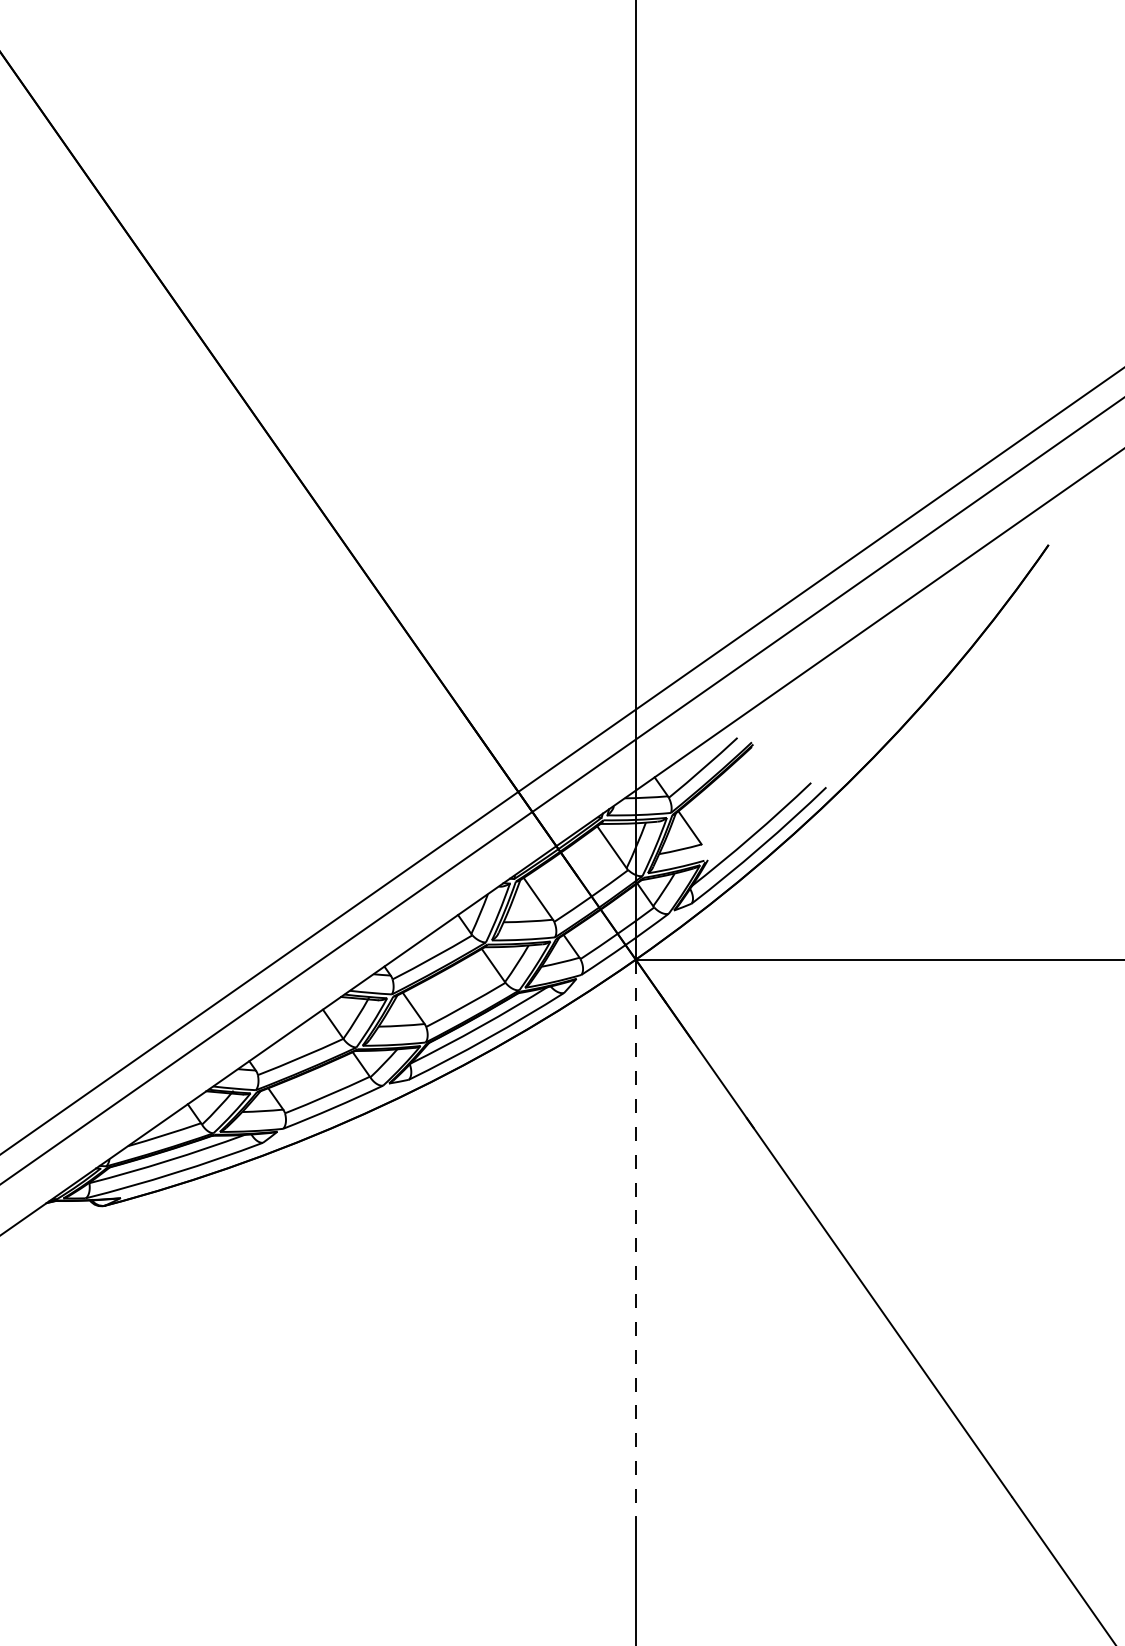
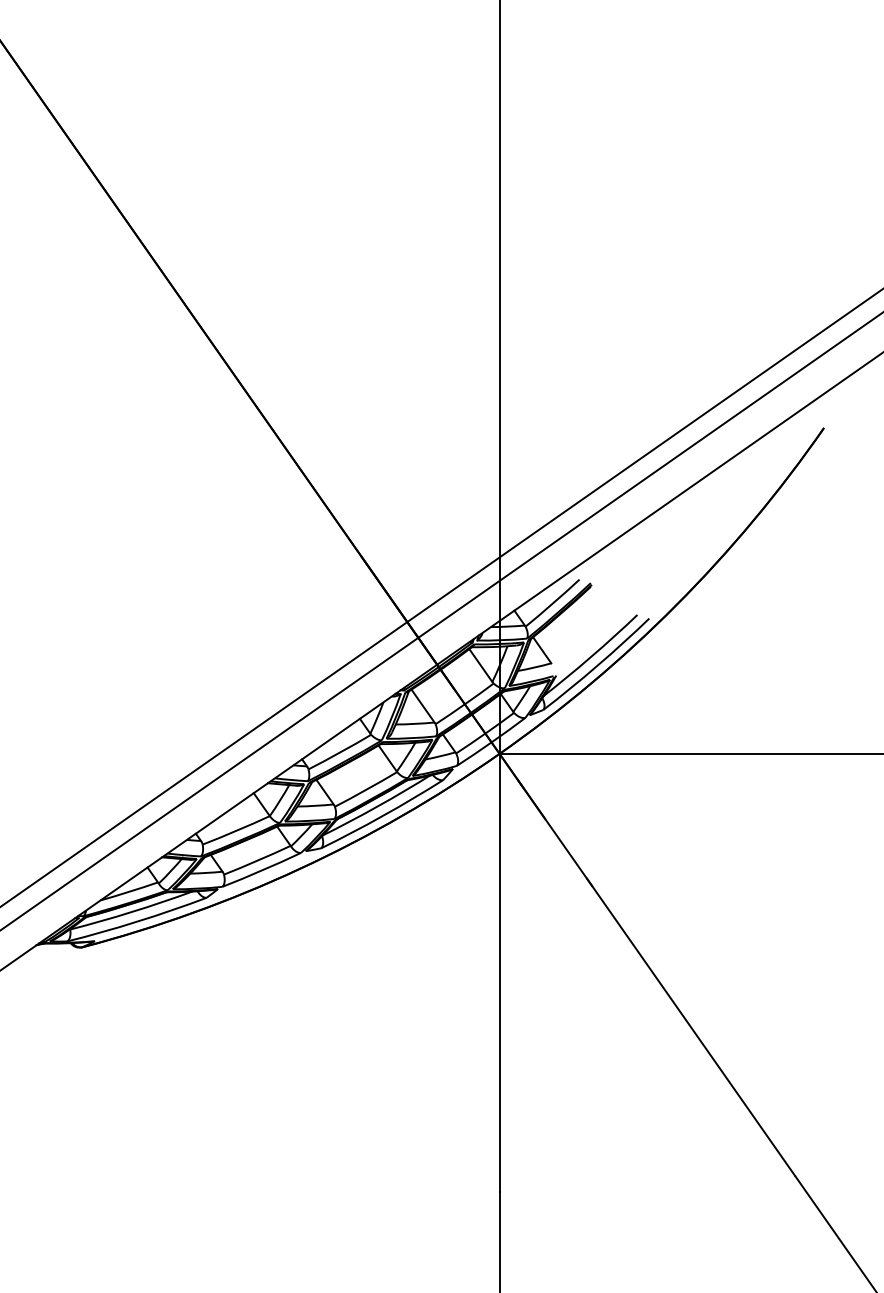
line: (635, 1238) -> (499, 972), dashed -> solid

